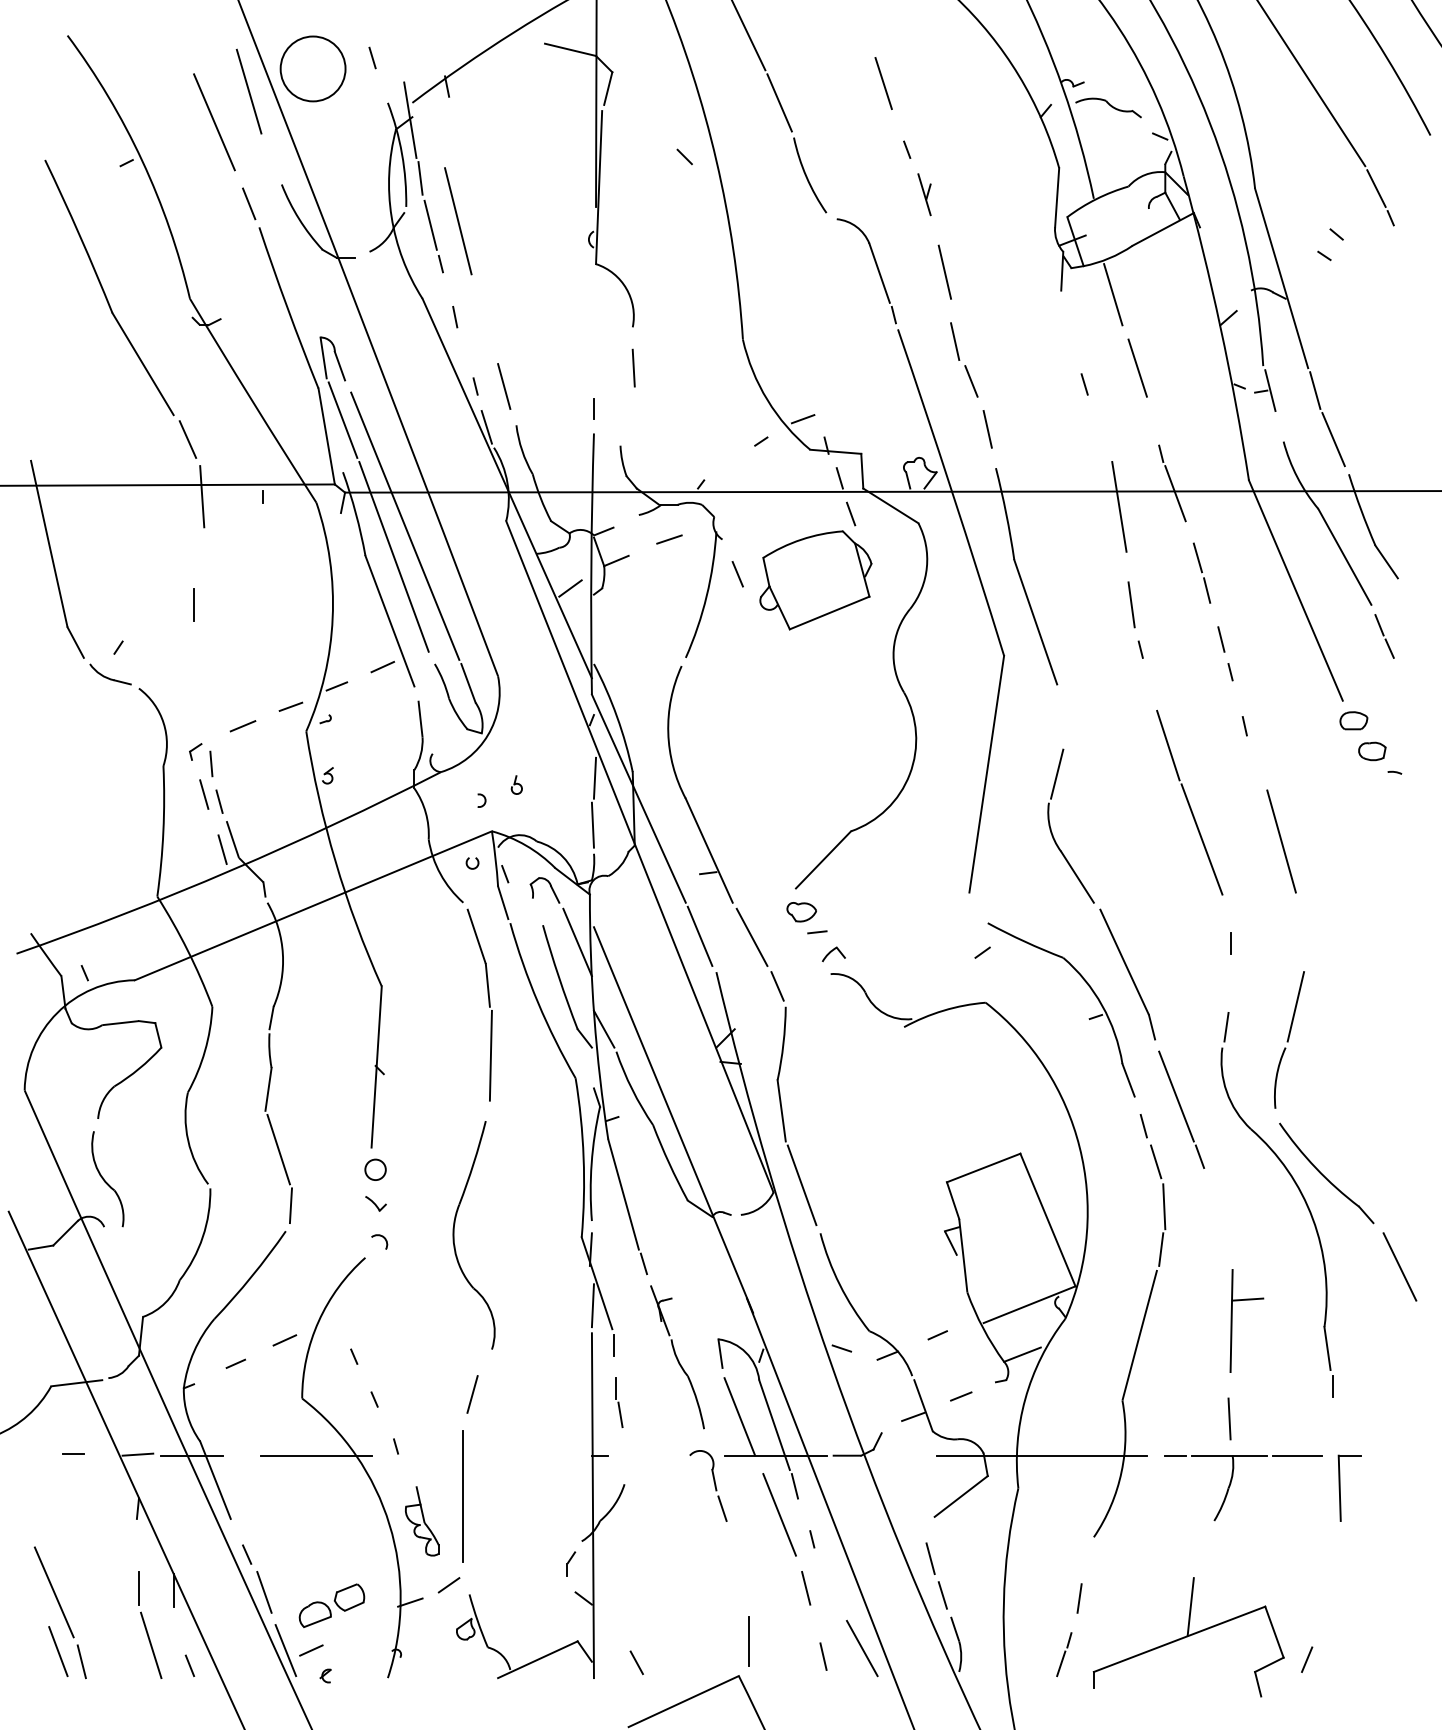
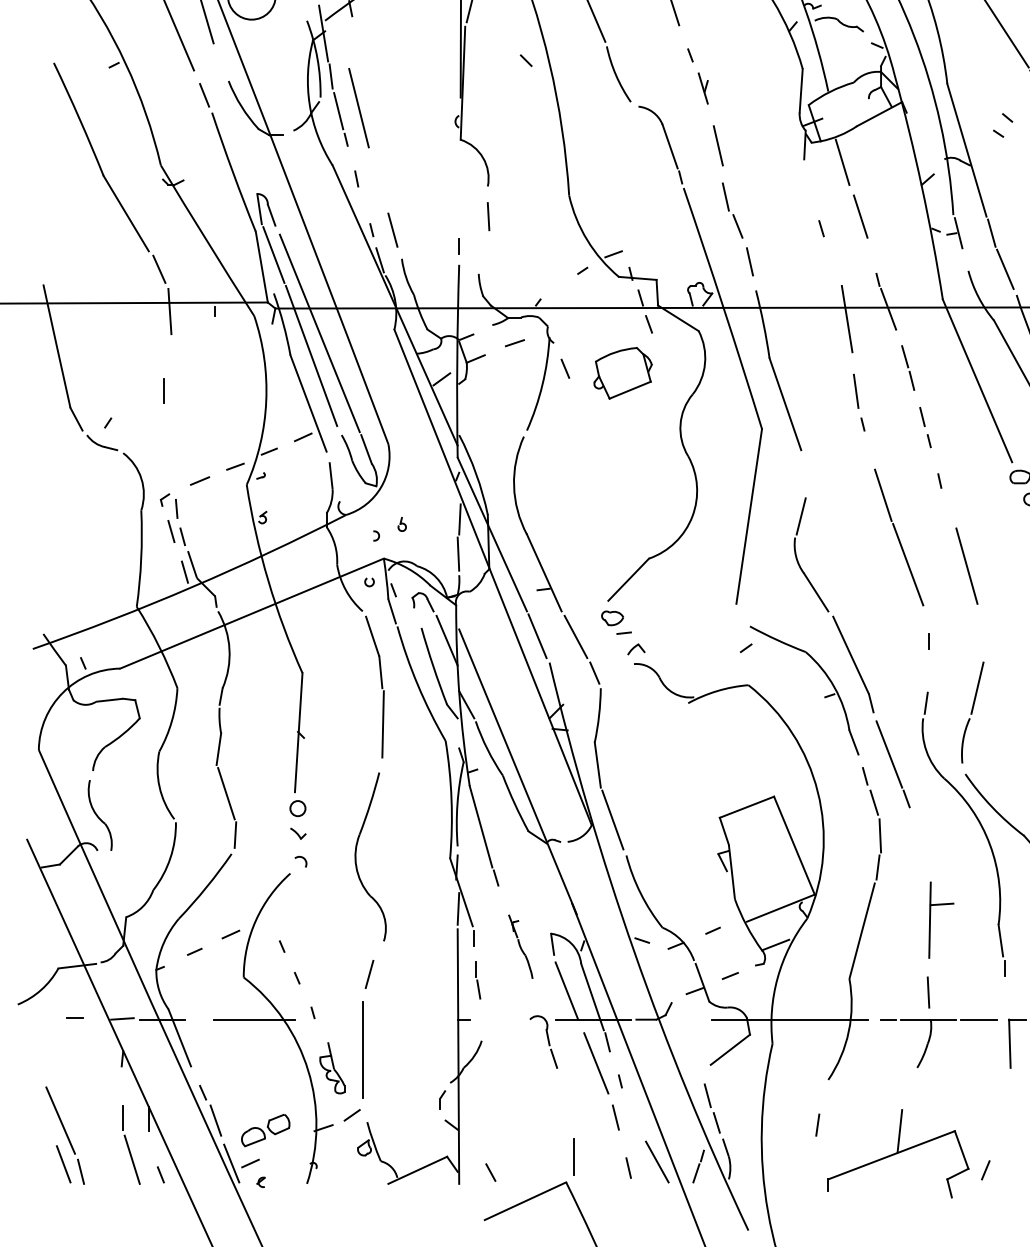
part: (815, 580) -> (622, 373), size x0.7
part: (677, 1357) -> (520, 947), size x0.6
line: (1064, 1654) -> (698, 1166), moved

